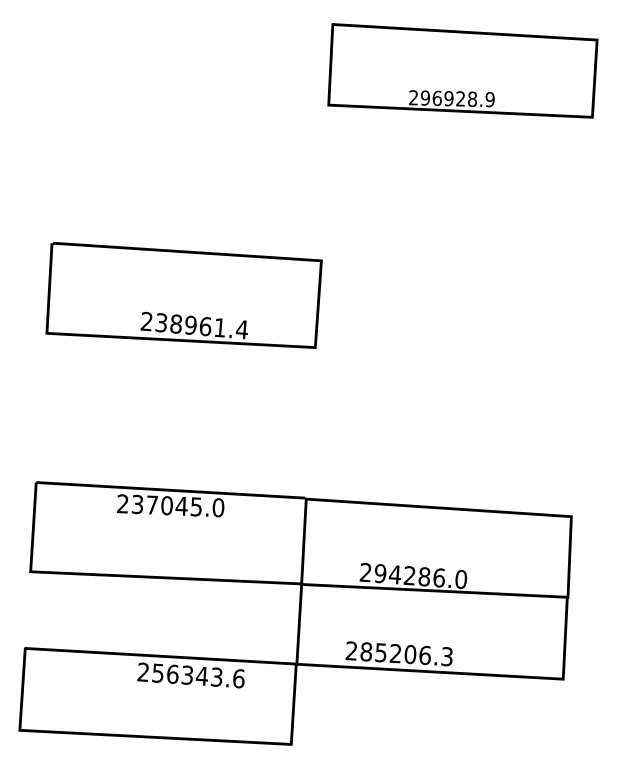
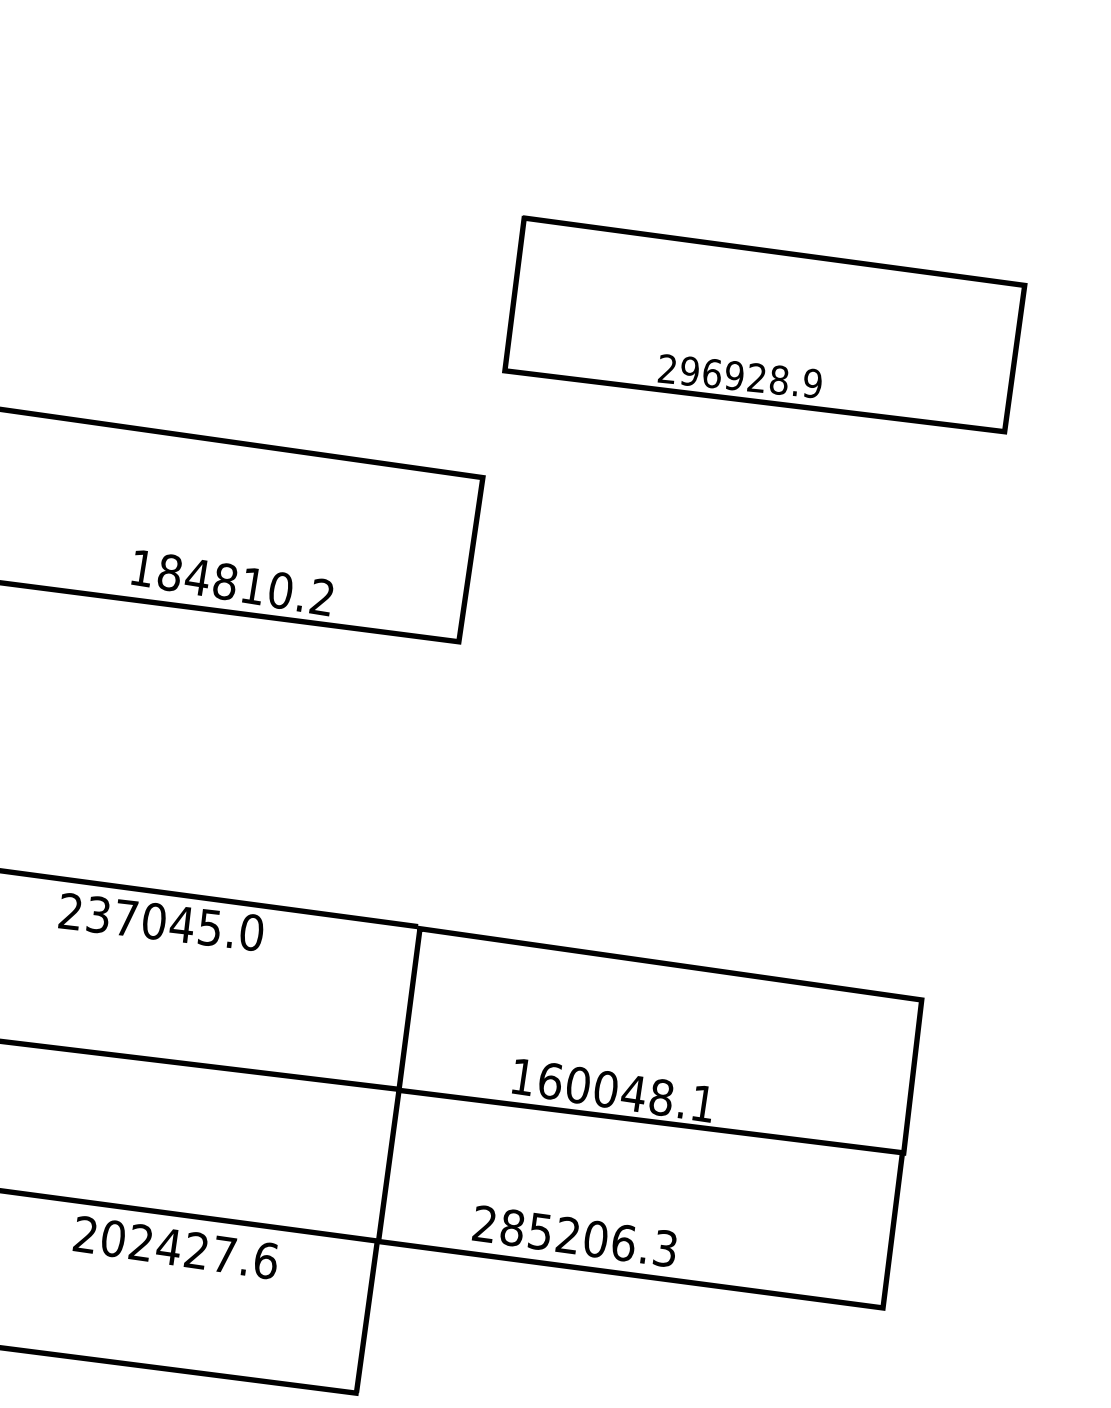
text: (462, 70) -> (764, 324), moved
text: (193, 325) -> (230, 582), 238961.4 -> 184810.2
text: (413, 575) -> (613, 1089), 294286.0 -> 160048.1
text: (187, 674) -> (168, 1245), 256343.6 -> 202427.6

